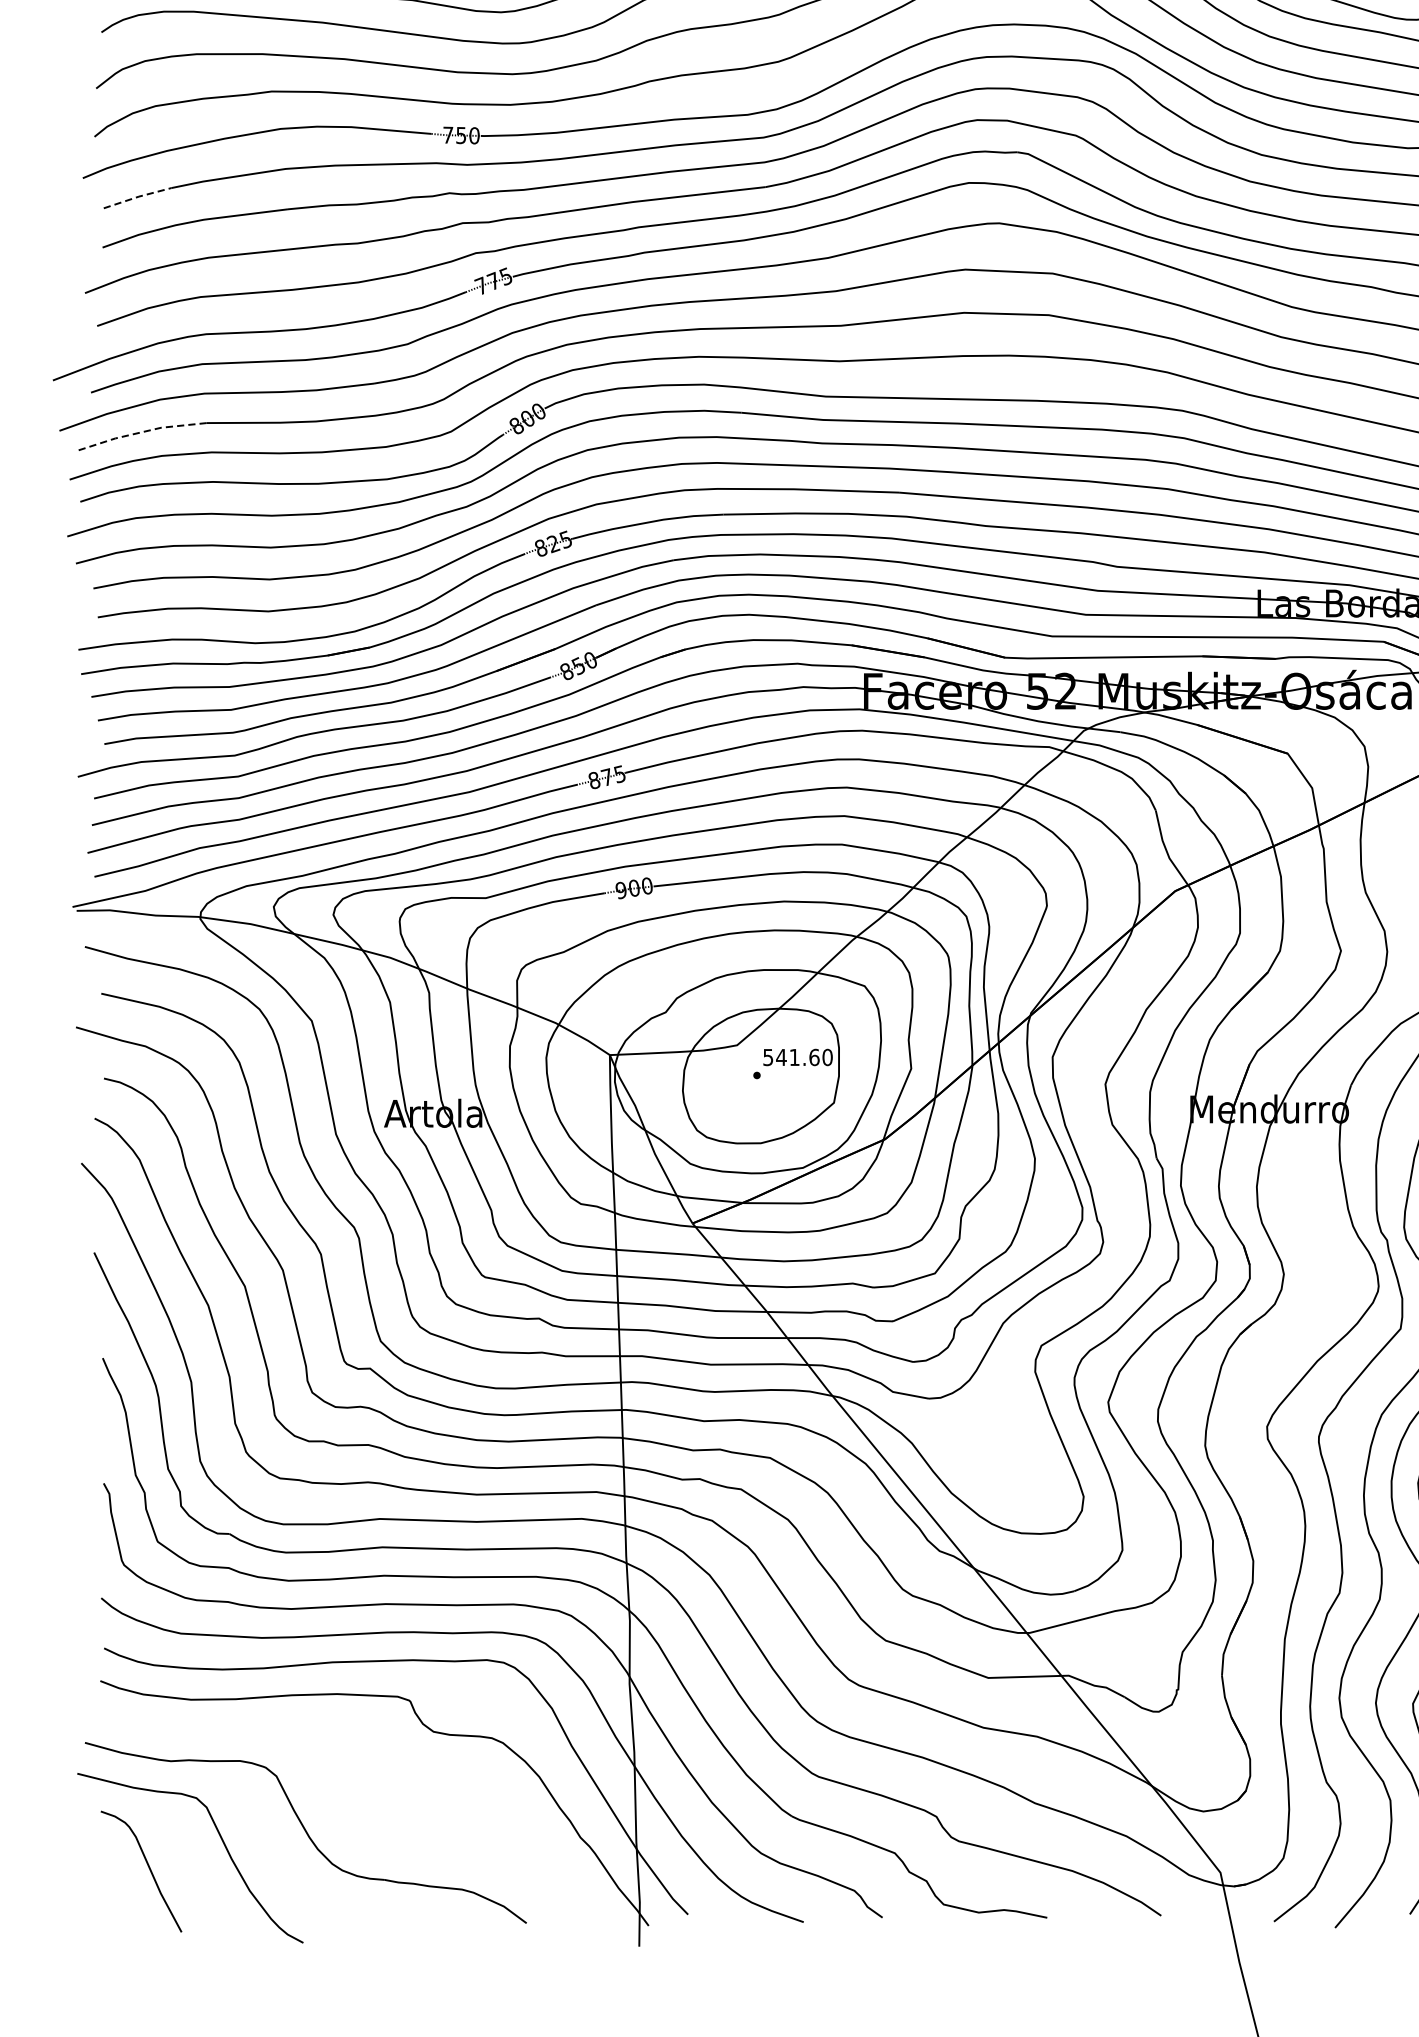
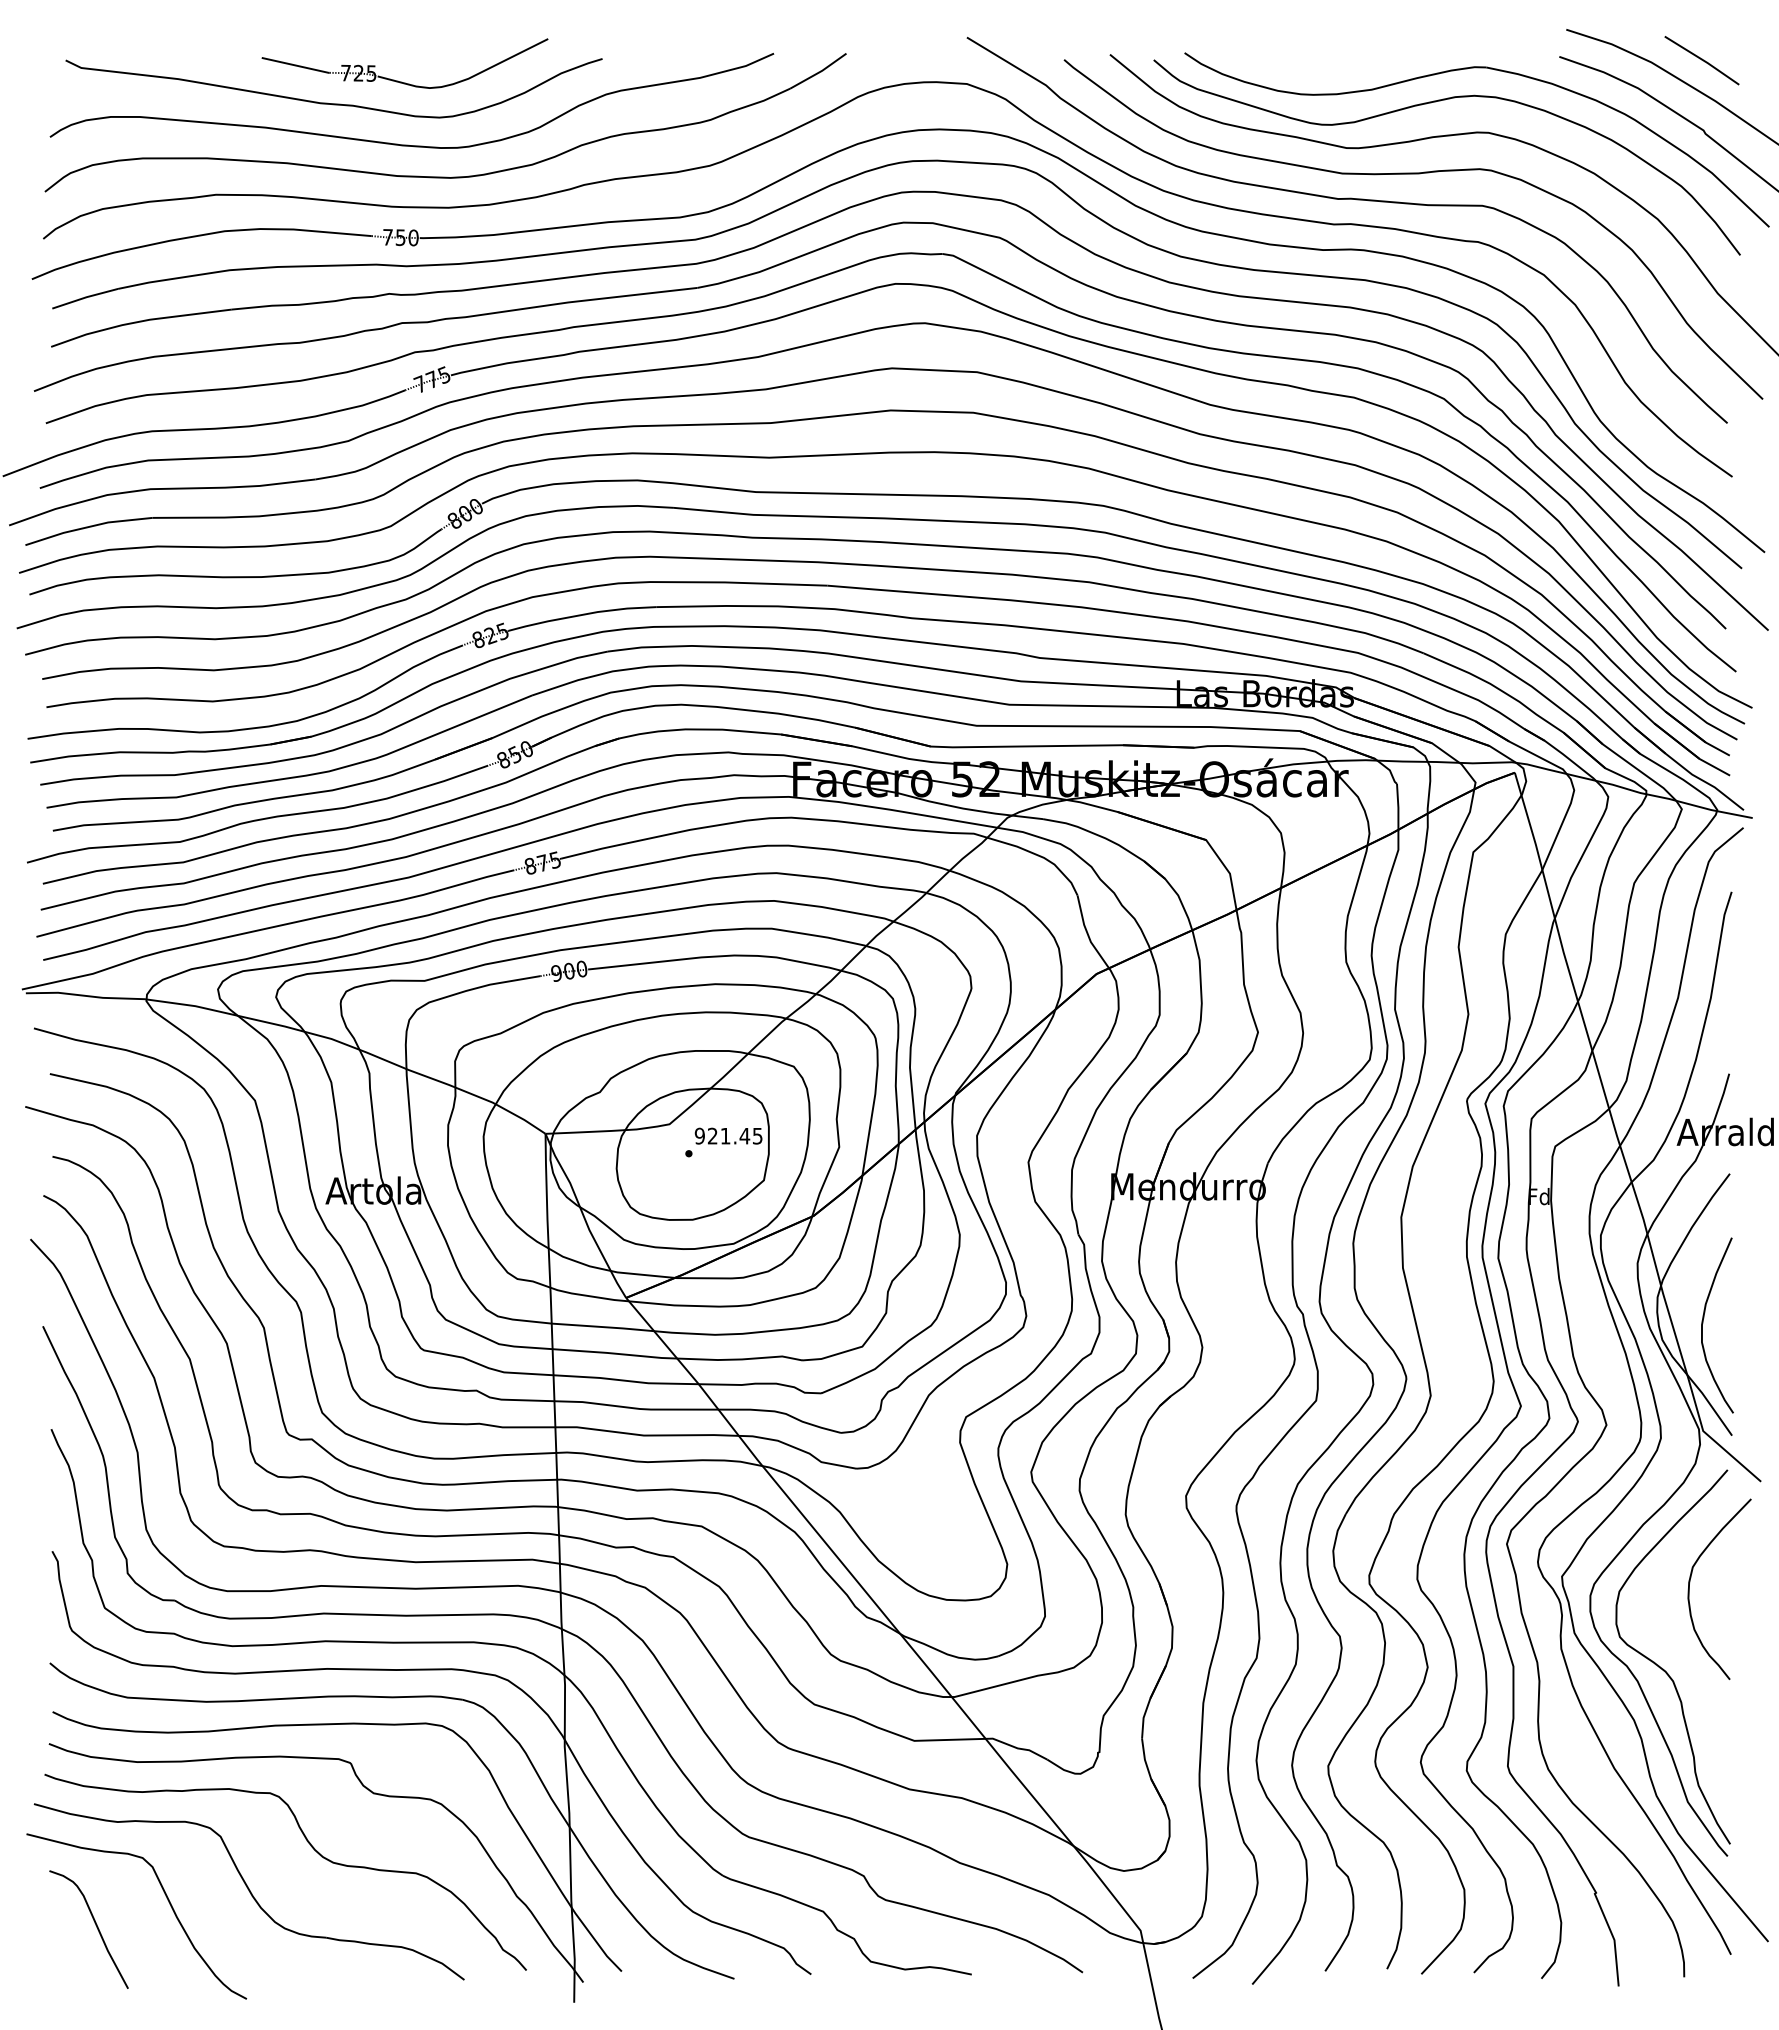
line: (137, 196) -> (85, 297), dashed -> solid
line: (139, 432) -> (87, 527), dashed -> solid
text: (797, 1056) -> (728, 1135), 541.60 -> 921.45
curve: (368, 1786) -> (310, 1846), added

